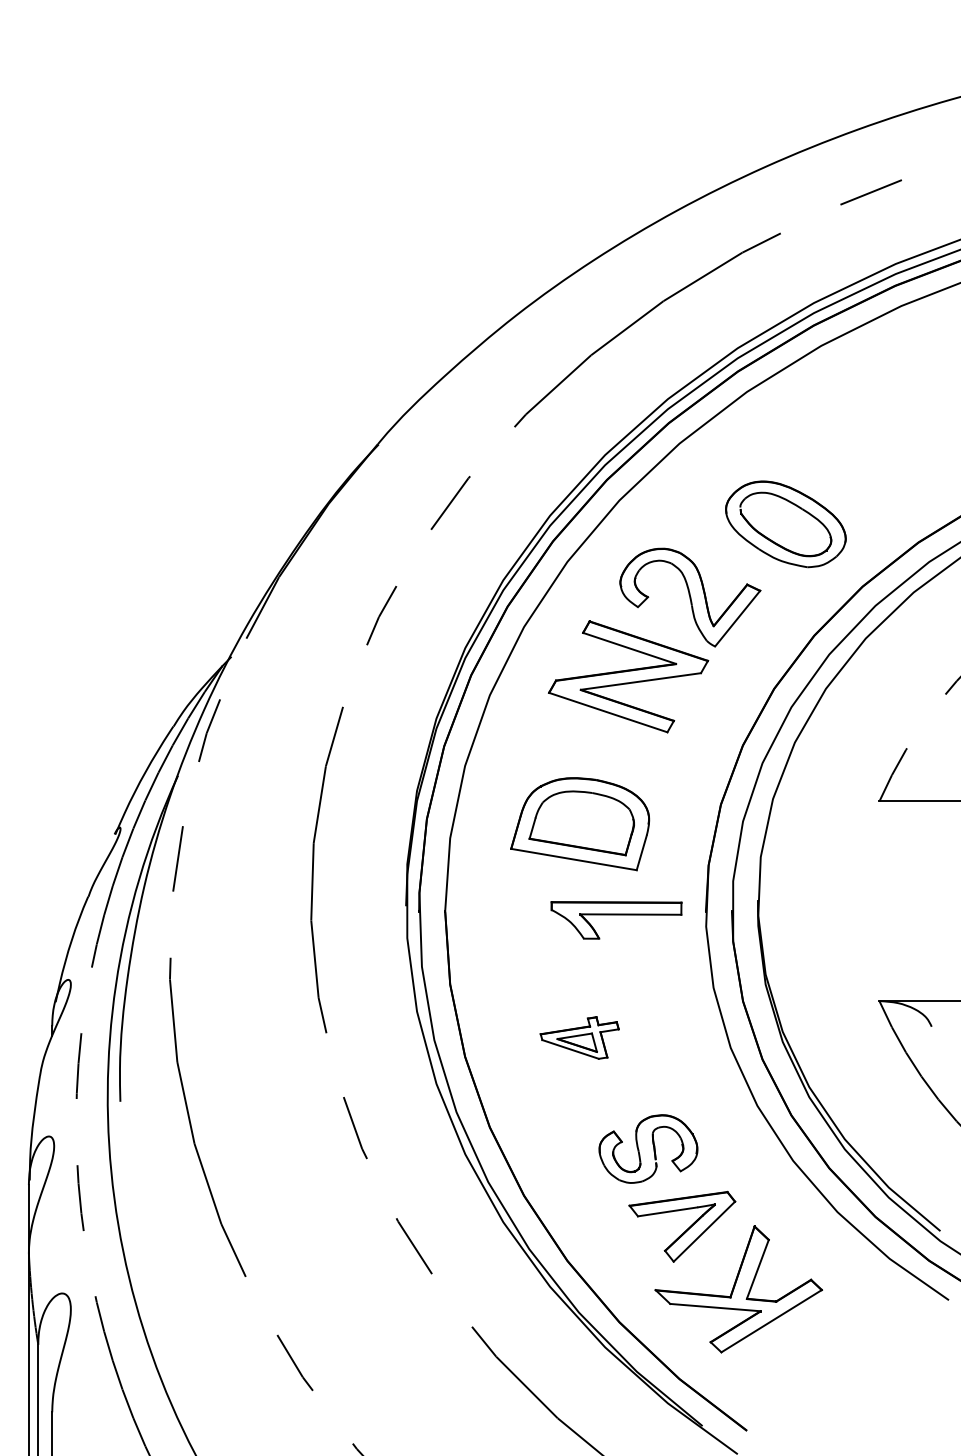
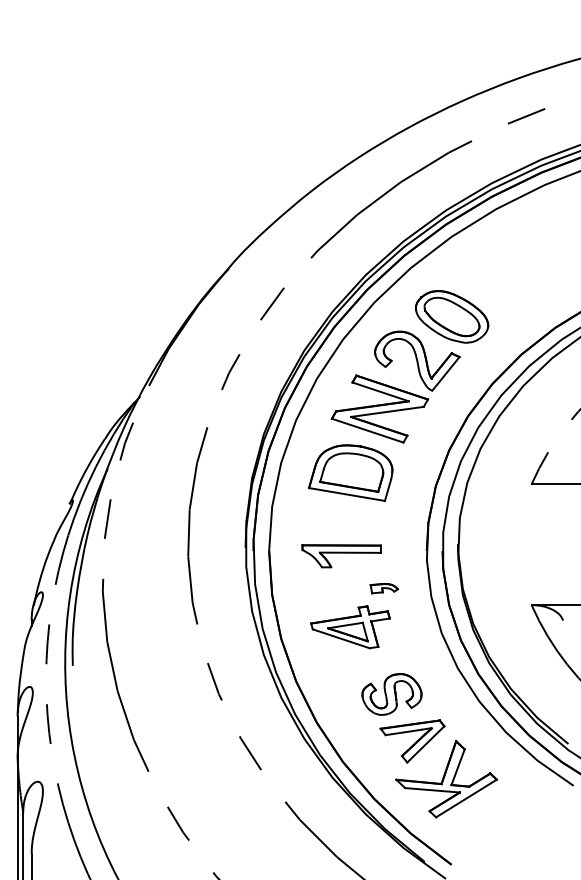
part: (786, 523) -> (452, 316), moved
part: (579, 823) -> (350, 472), moved
part: (616, 920) -> (341, 556), moved
part: (634, 973) -> (383, 588), added
part: (579, 1038) -> (350, 627), size x1.67

